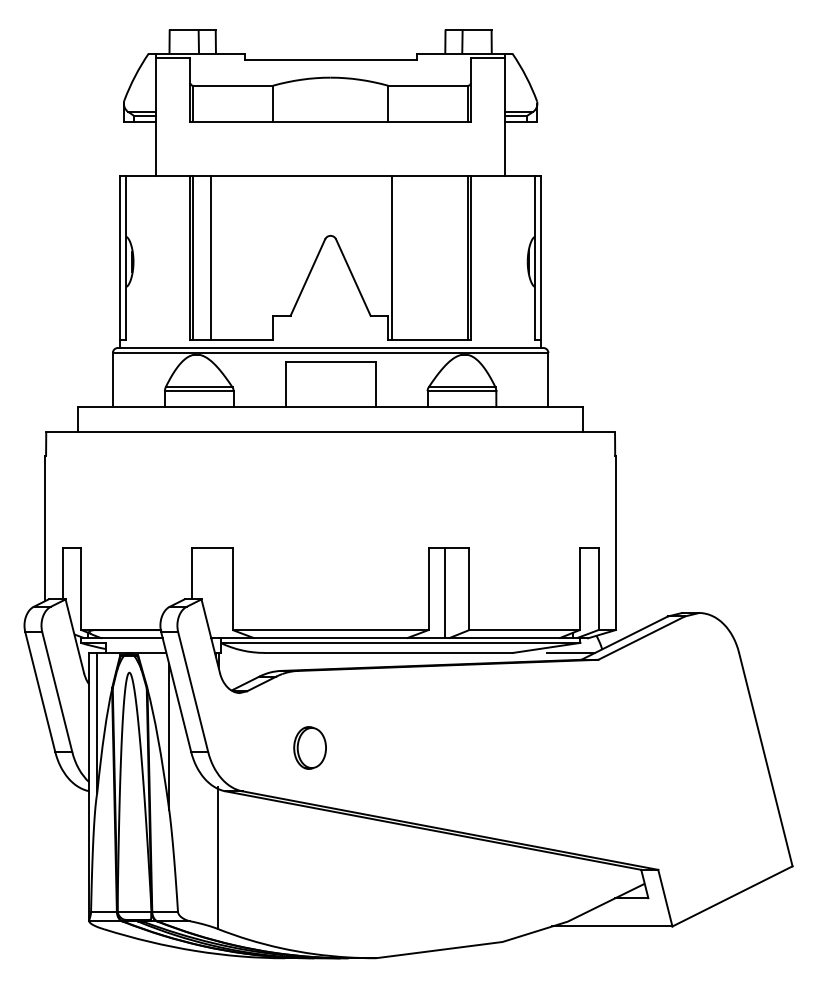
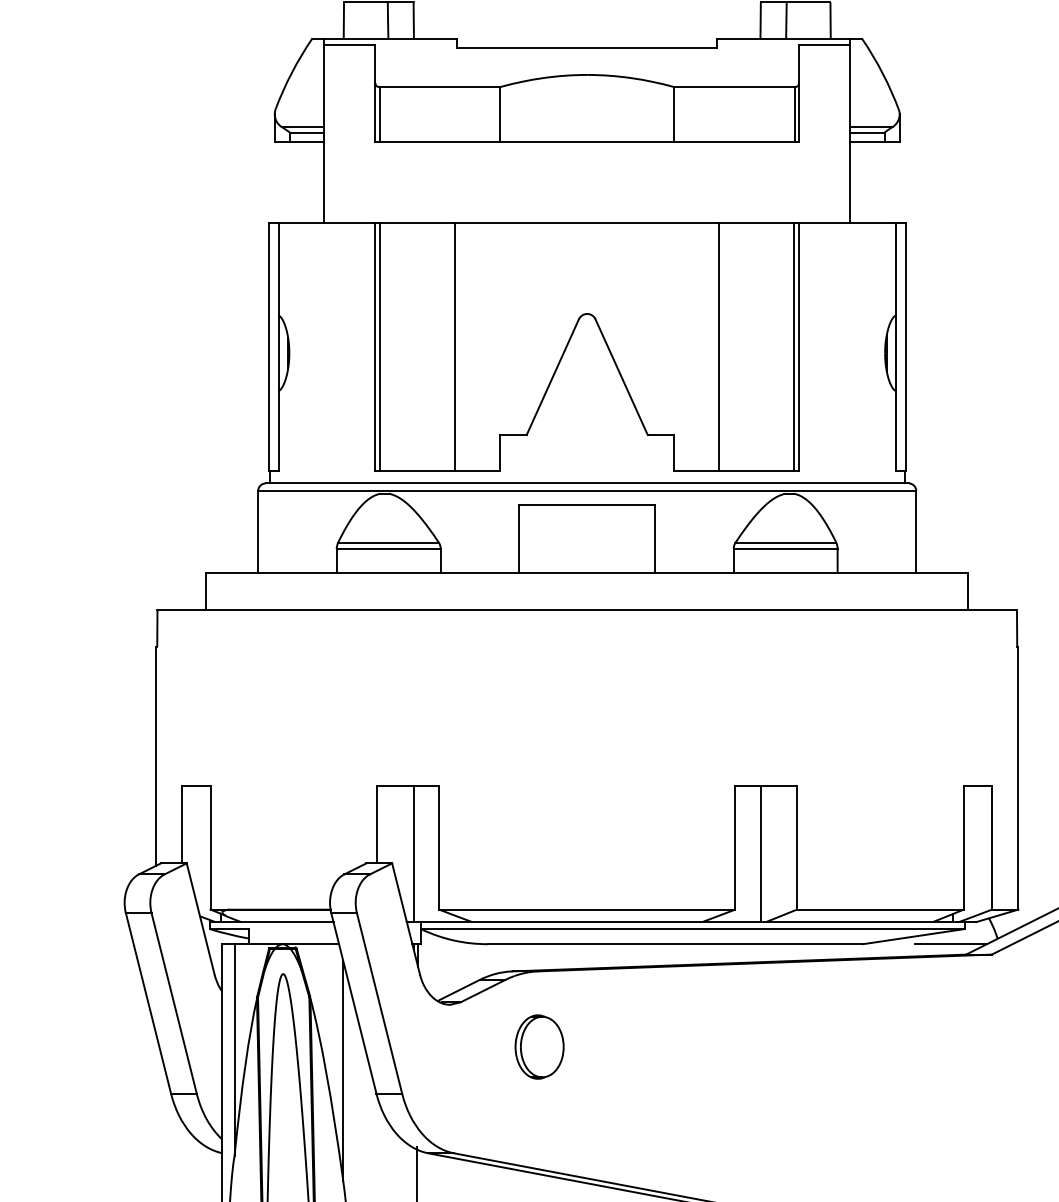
line: (211, 257) -> (455, 346), moved
line: (391, 257) -> (718, 346), moved
line: (215, 593) -> (413, 854), added
part: (309, 747) -> (538, 1046), moved

